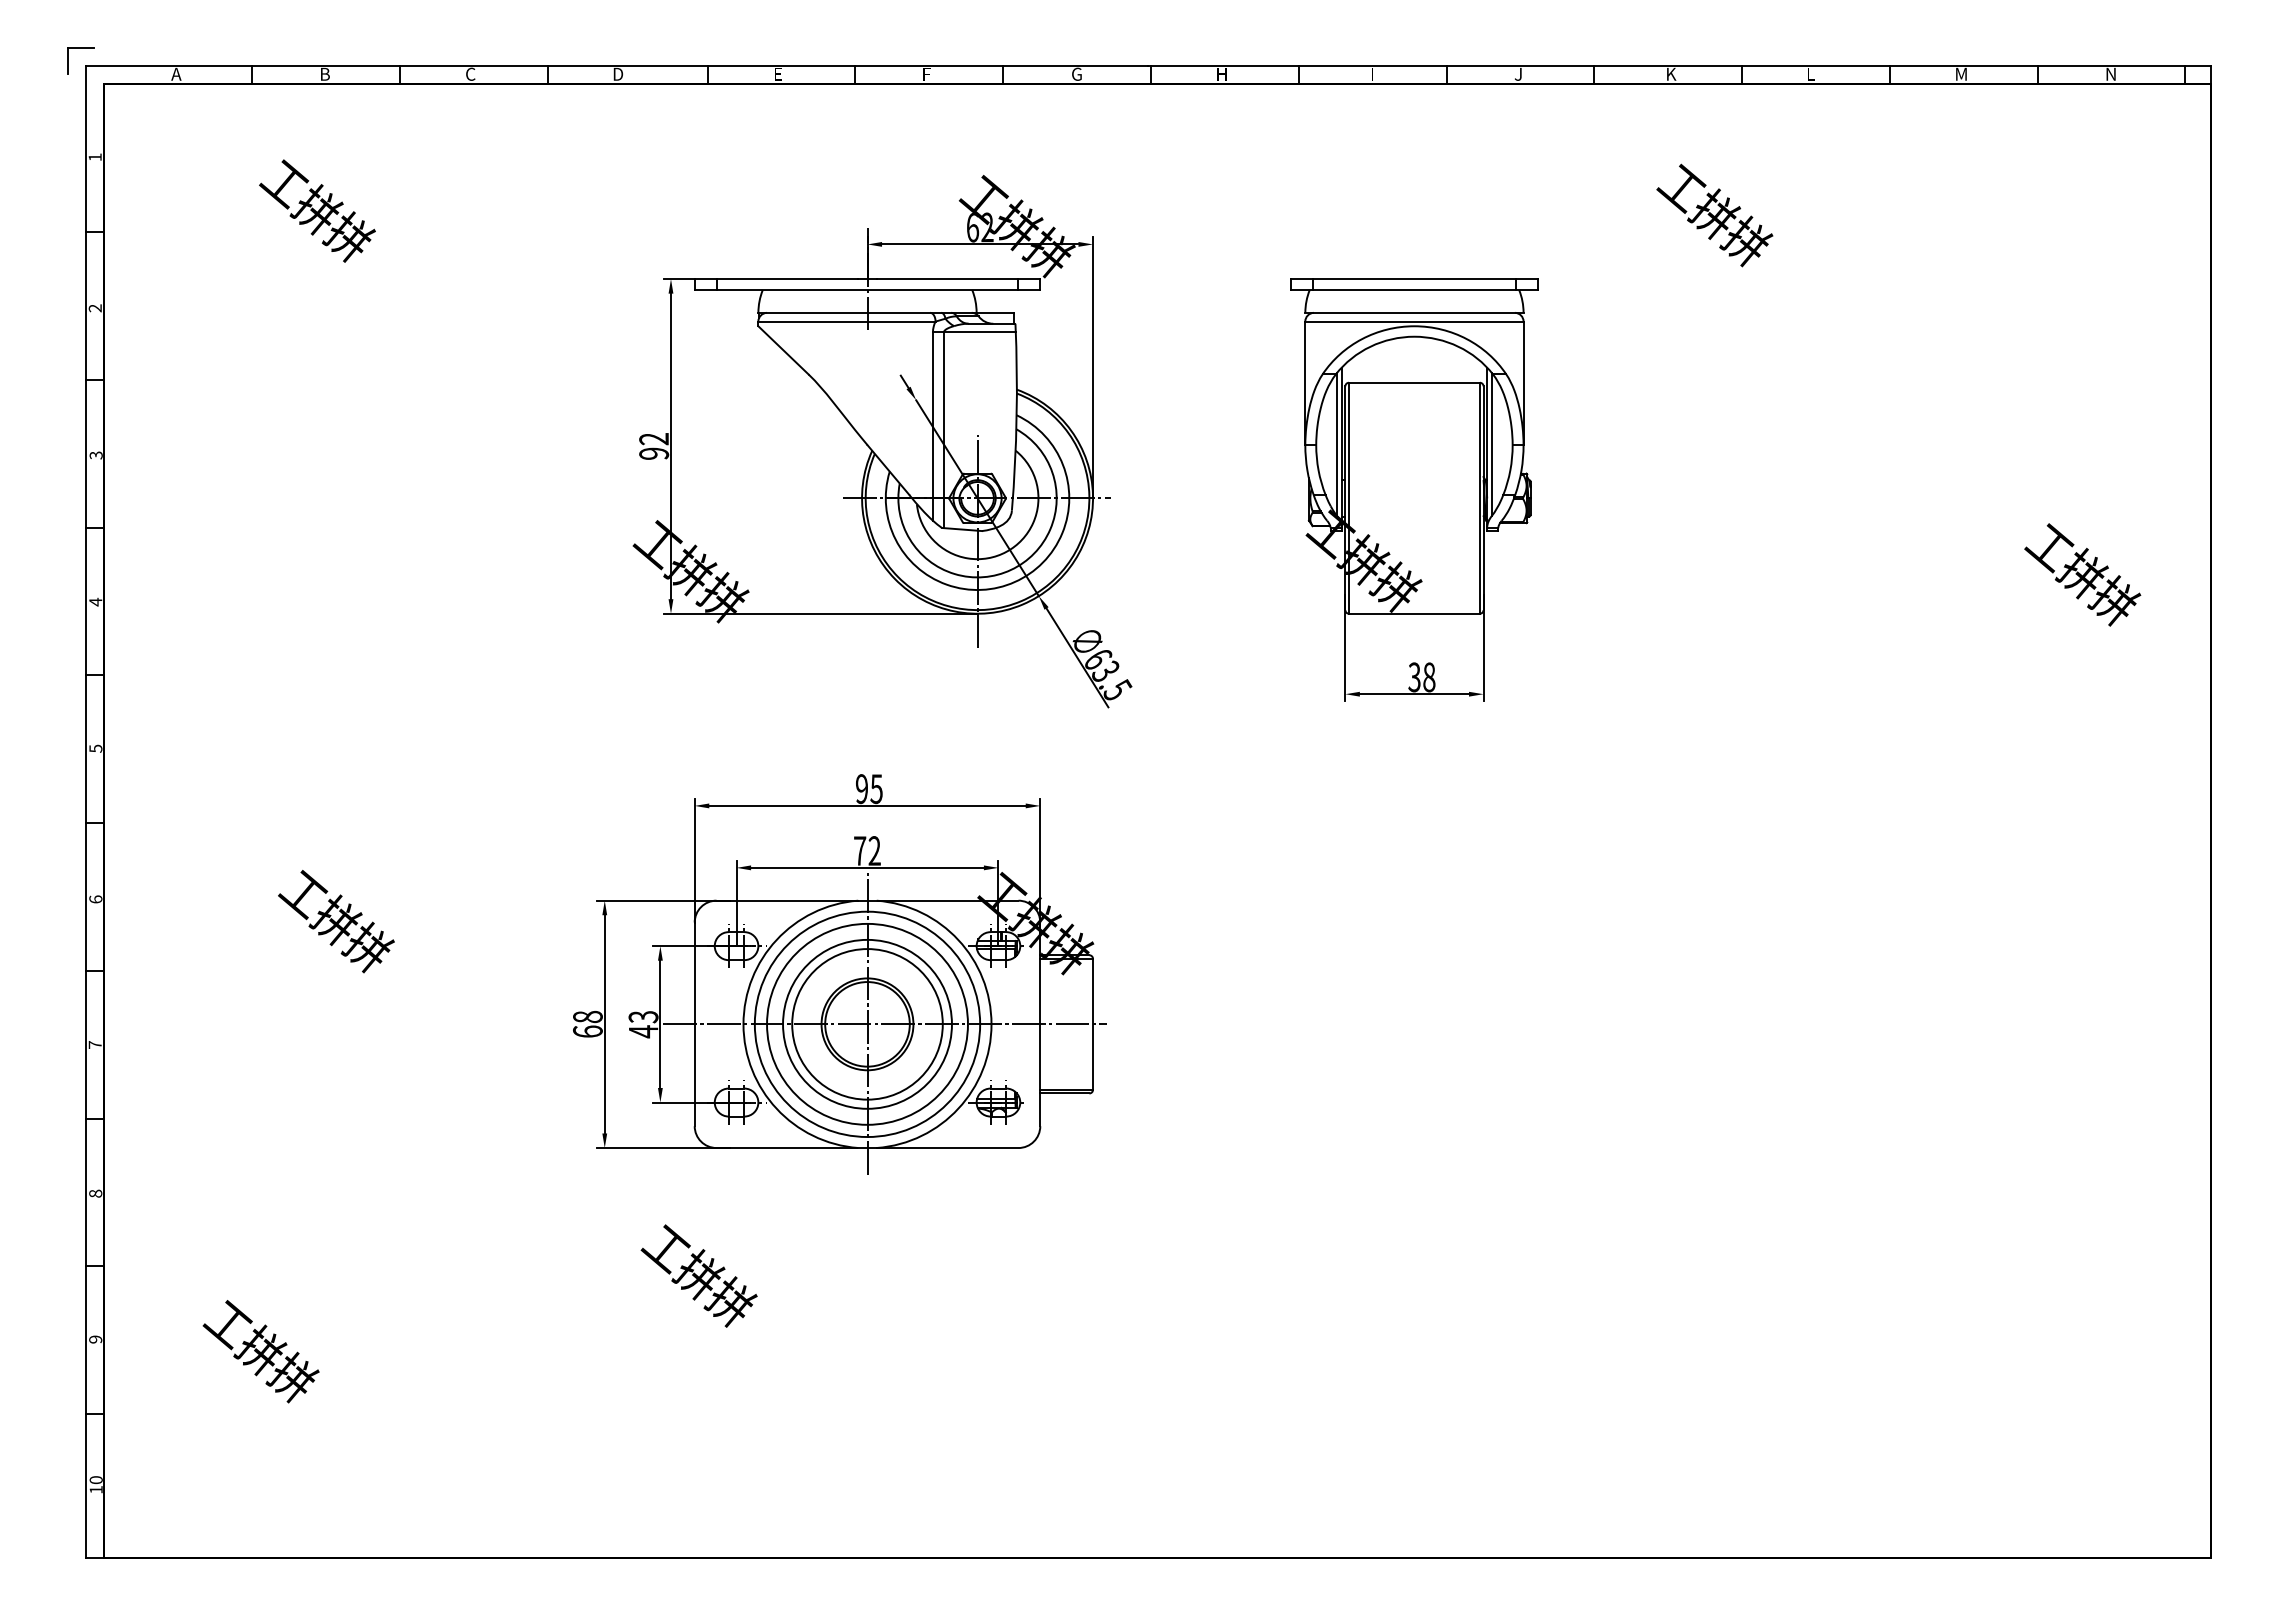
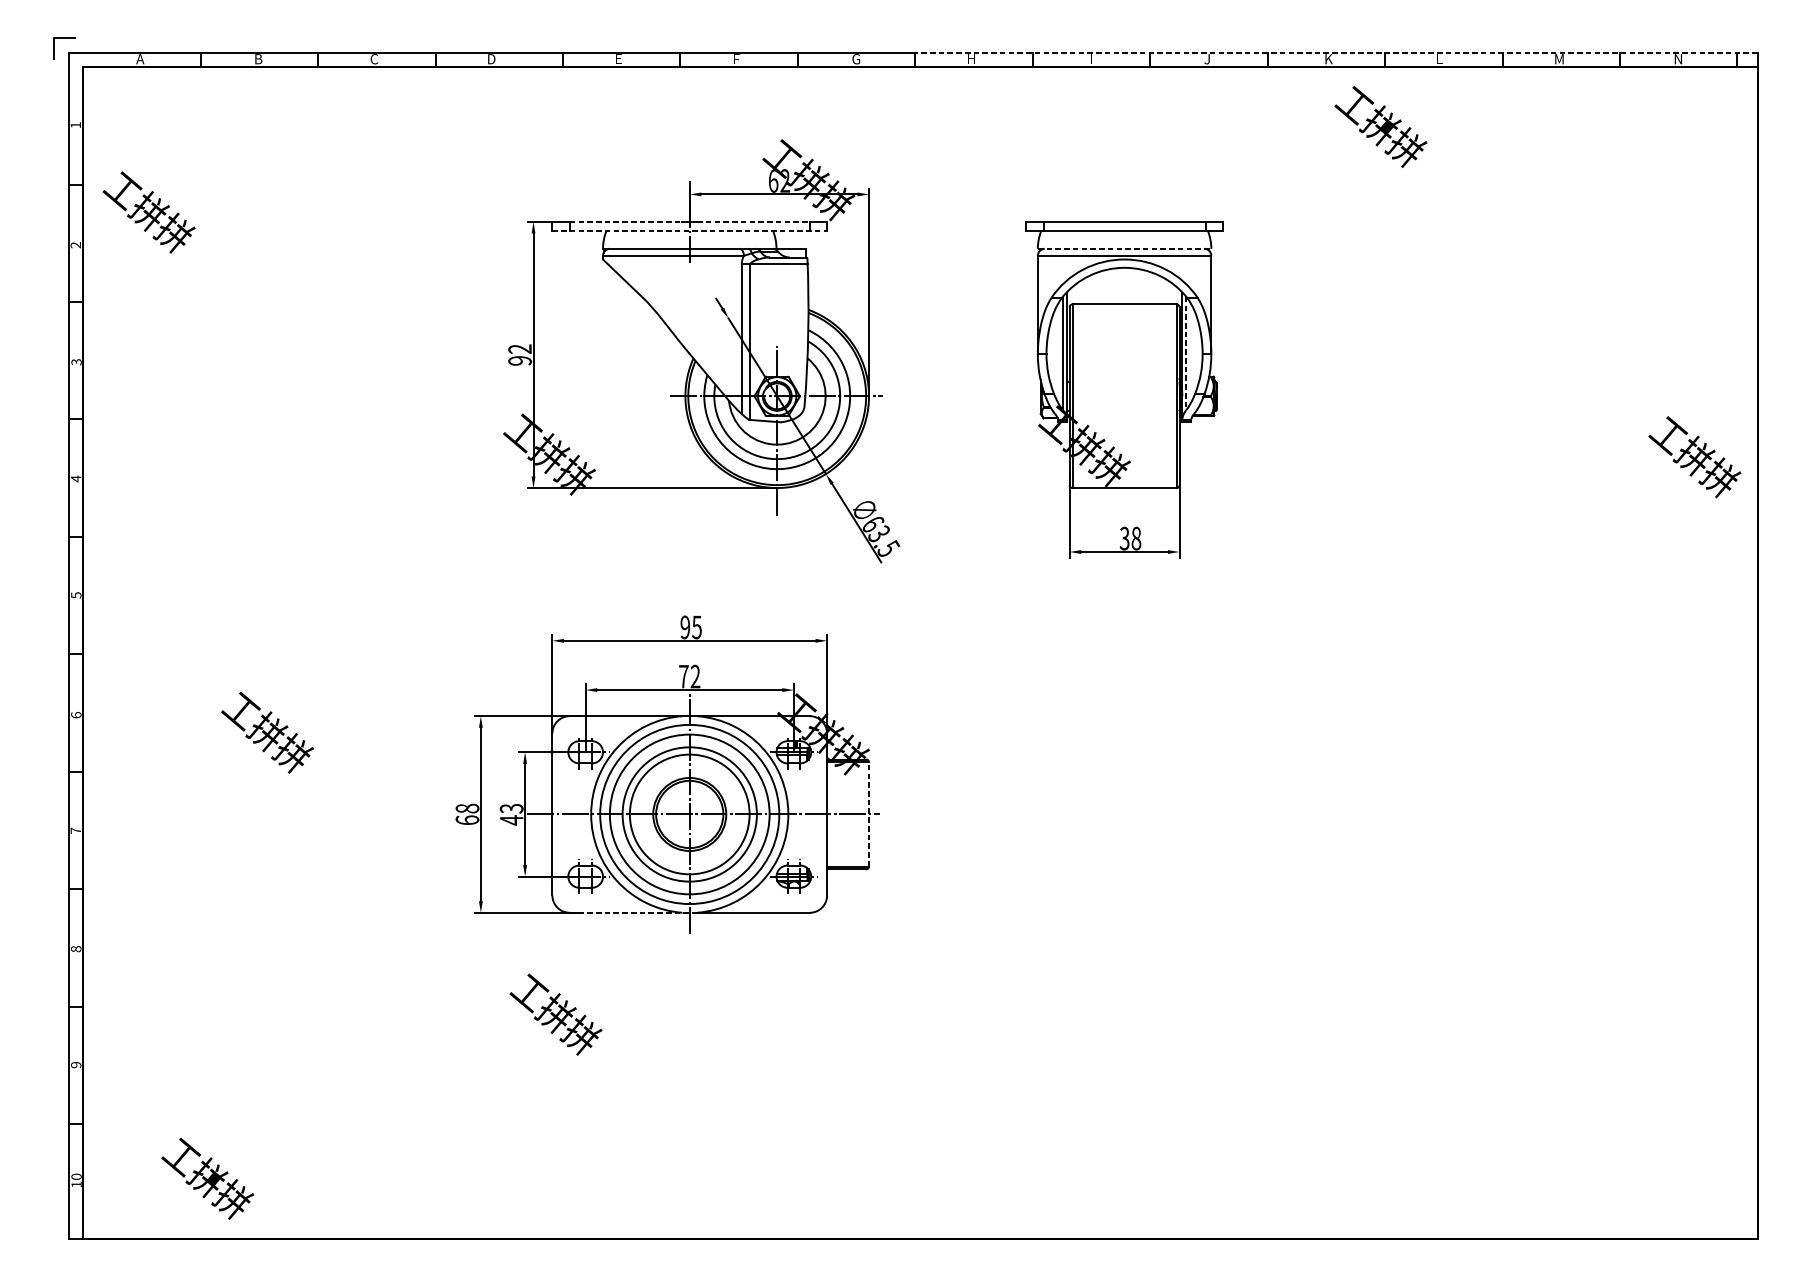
line: (1678, 66) -> (1334, 52), solid -> dashed
text: (317, 210) -> (149, 211), moved
text: (1714, 215) -> (1380, 126), moved
line: (787, 279) -> (626, 222), solid -> dashed
line: (947, 279) -> (753, 222), solid -> dashed
line: (867, 290) -> (689, 231), solid -> dashed
line: (1414, 312) -> (1124, 248), solid -> dashed
line: (1491, 445) -> (1185, 354), solid -> dashed
text: (2082, 574) -> (1694, 456), moved
line: (1093, 1023) -> (869, 813), solid -> dashed
line: (797, 1148) -> (634, 913), solid -> dashed
text: (260, 1351) -> (207, 1178), moved

